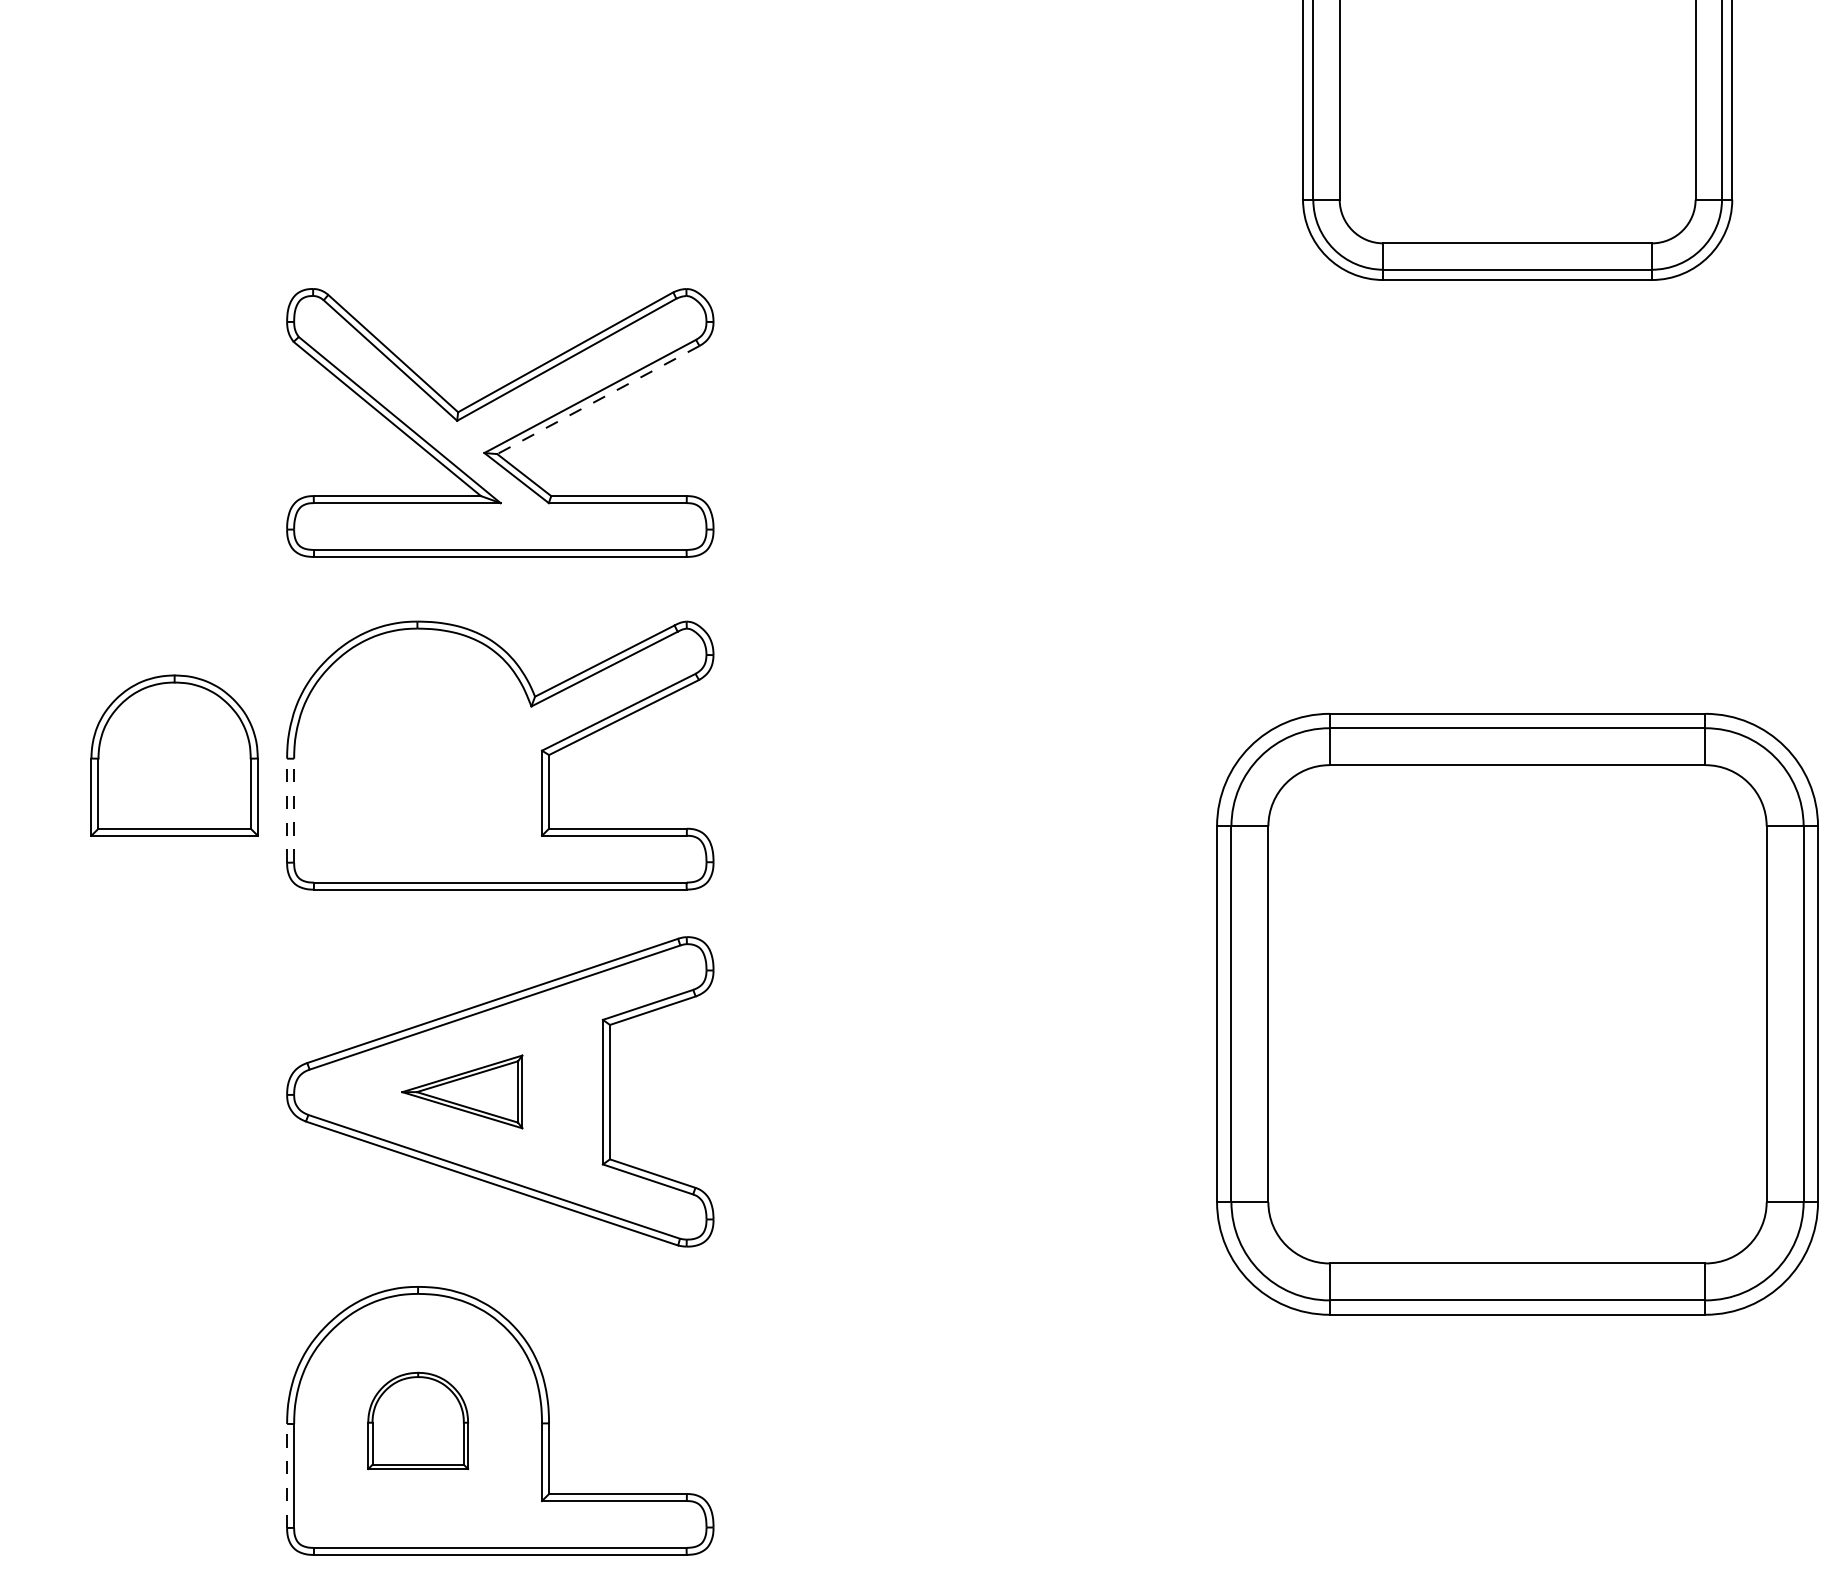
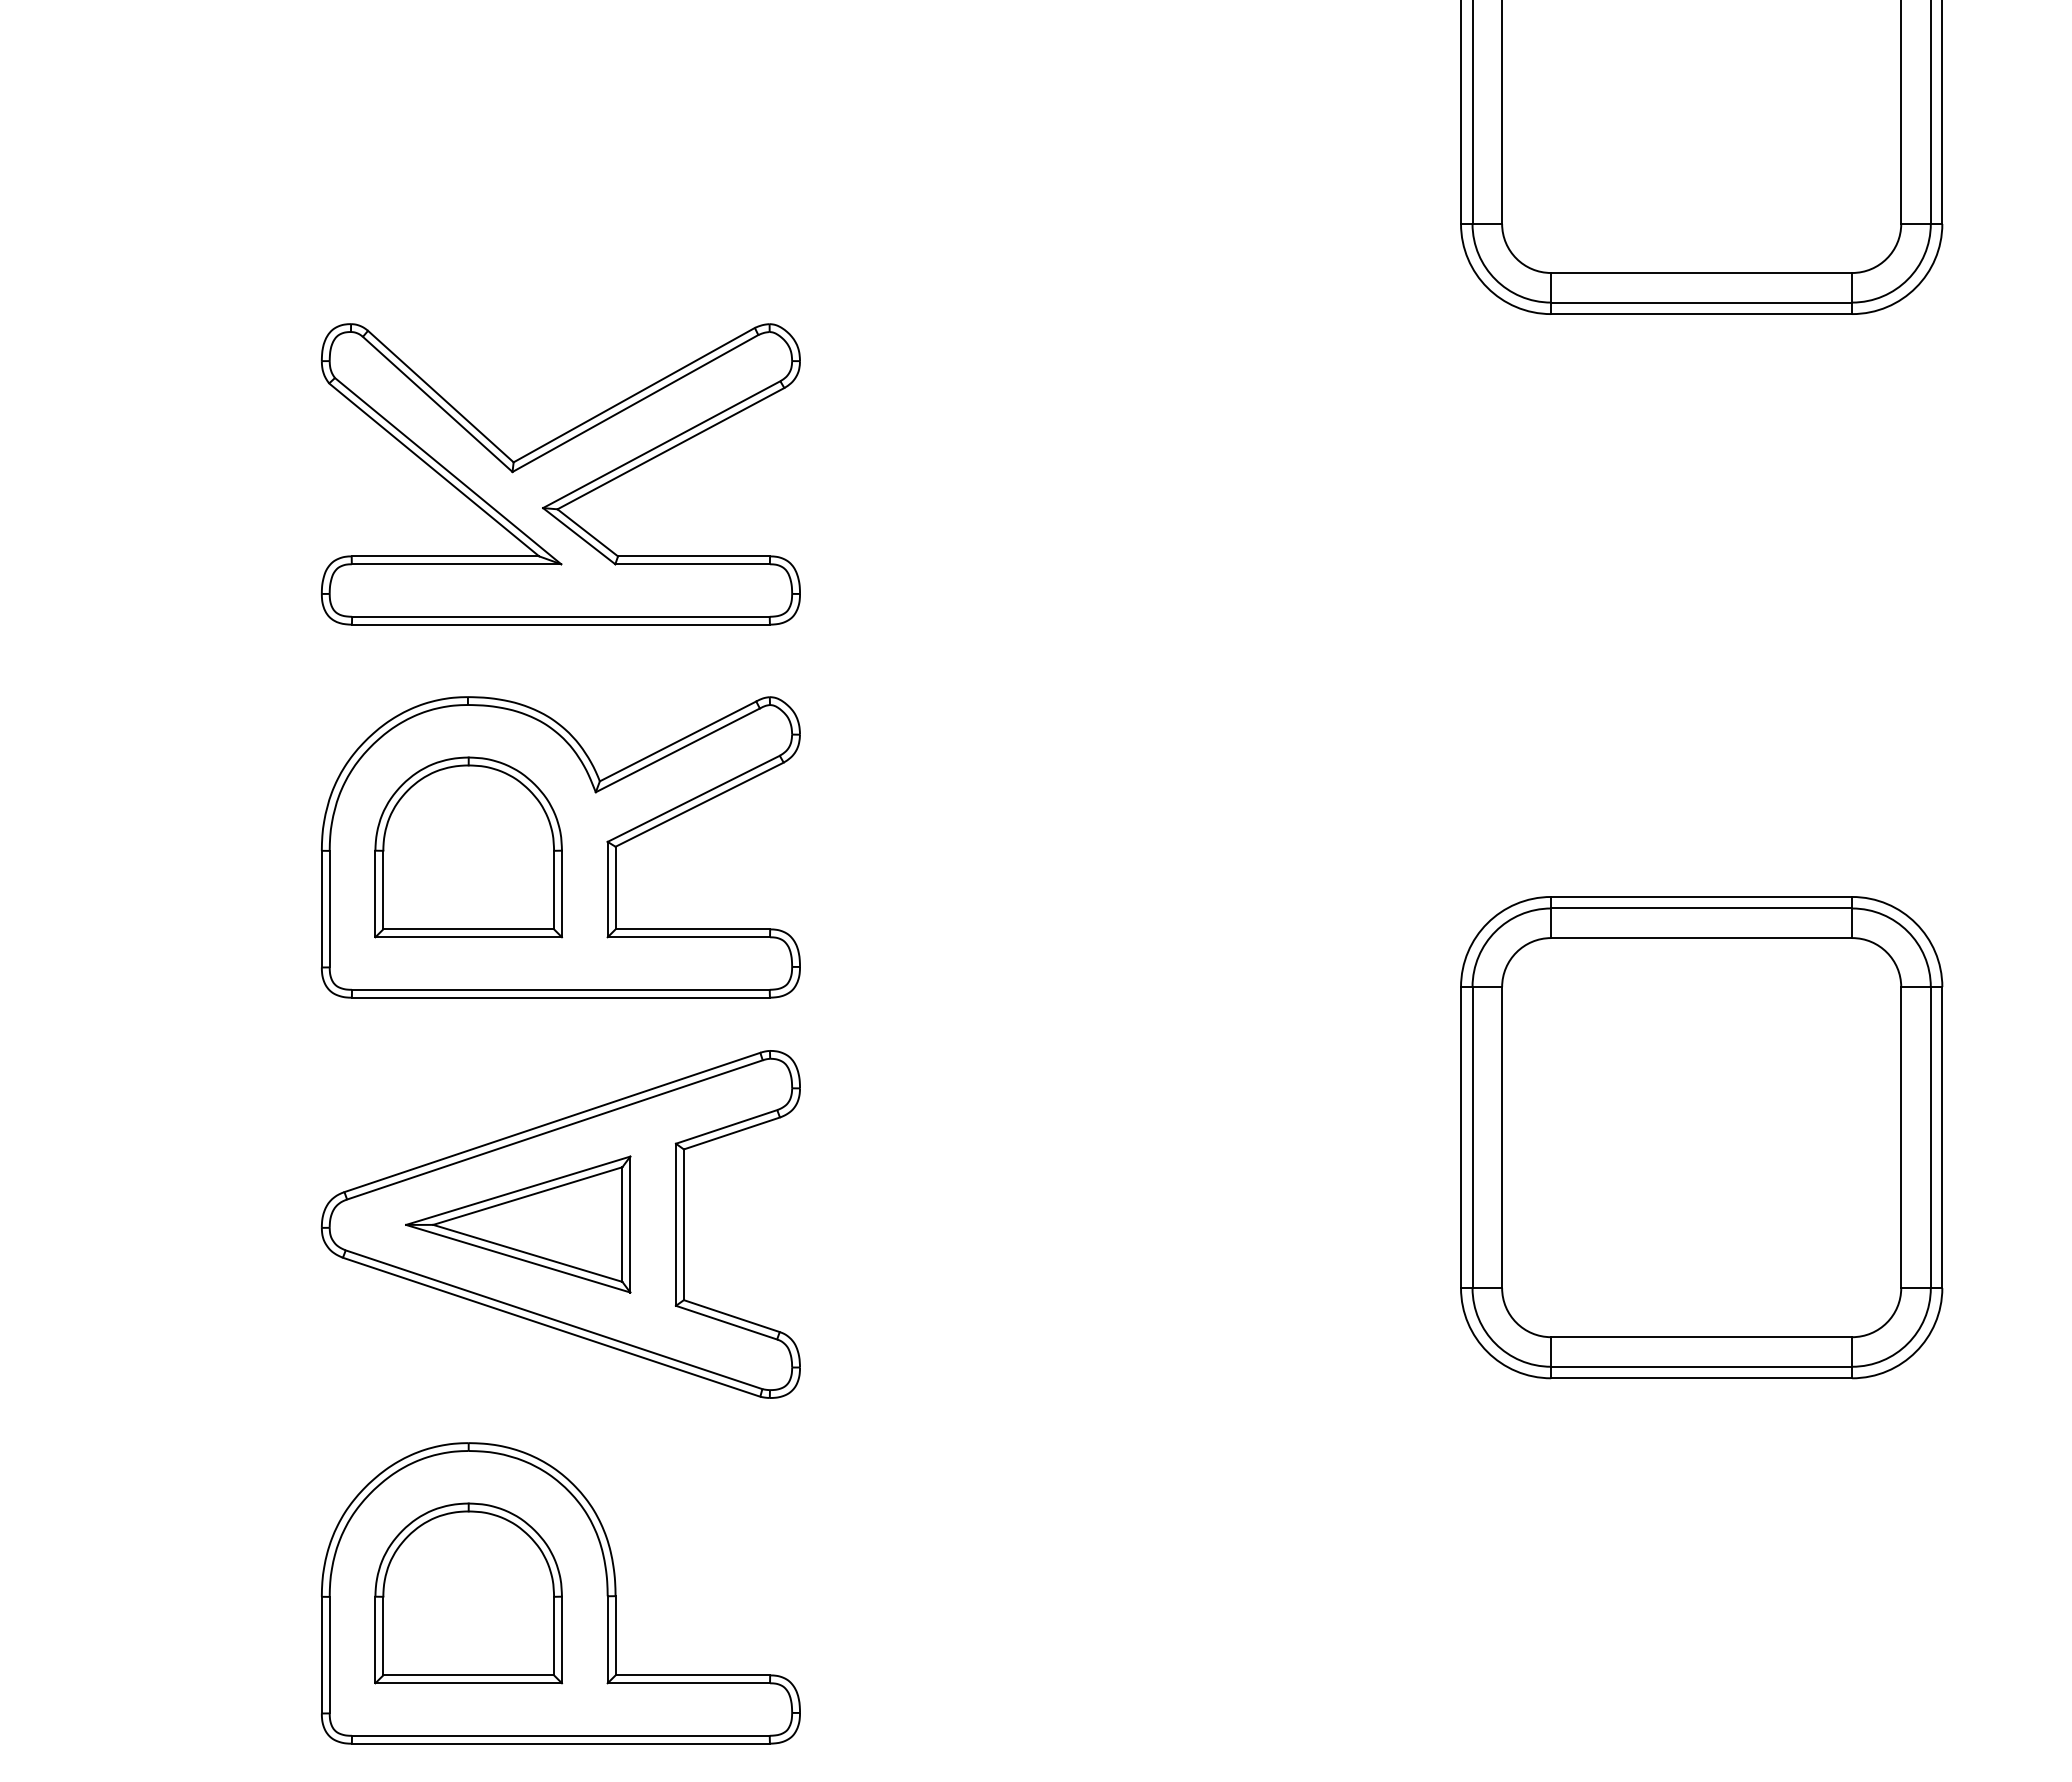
line: (598, 399) -> (670, 448), dashed -> solid
part: (174, 755) -> (468, 847), moved
line: (286, 810) -> (321, 908), dashed -> solid
line: (293, 810) -> (329, 908), dashed -> solid
part: (1517, 1014) -> (1701, 1137), size x0.71
part: (462, 1091) -> (518, 1224), size x1.67
part: (417, 1420) -> (468, 1593), size x1.67
line: (286, 1475) -> (321, 1654), dashed -> solid

